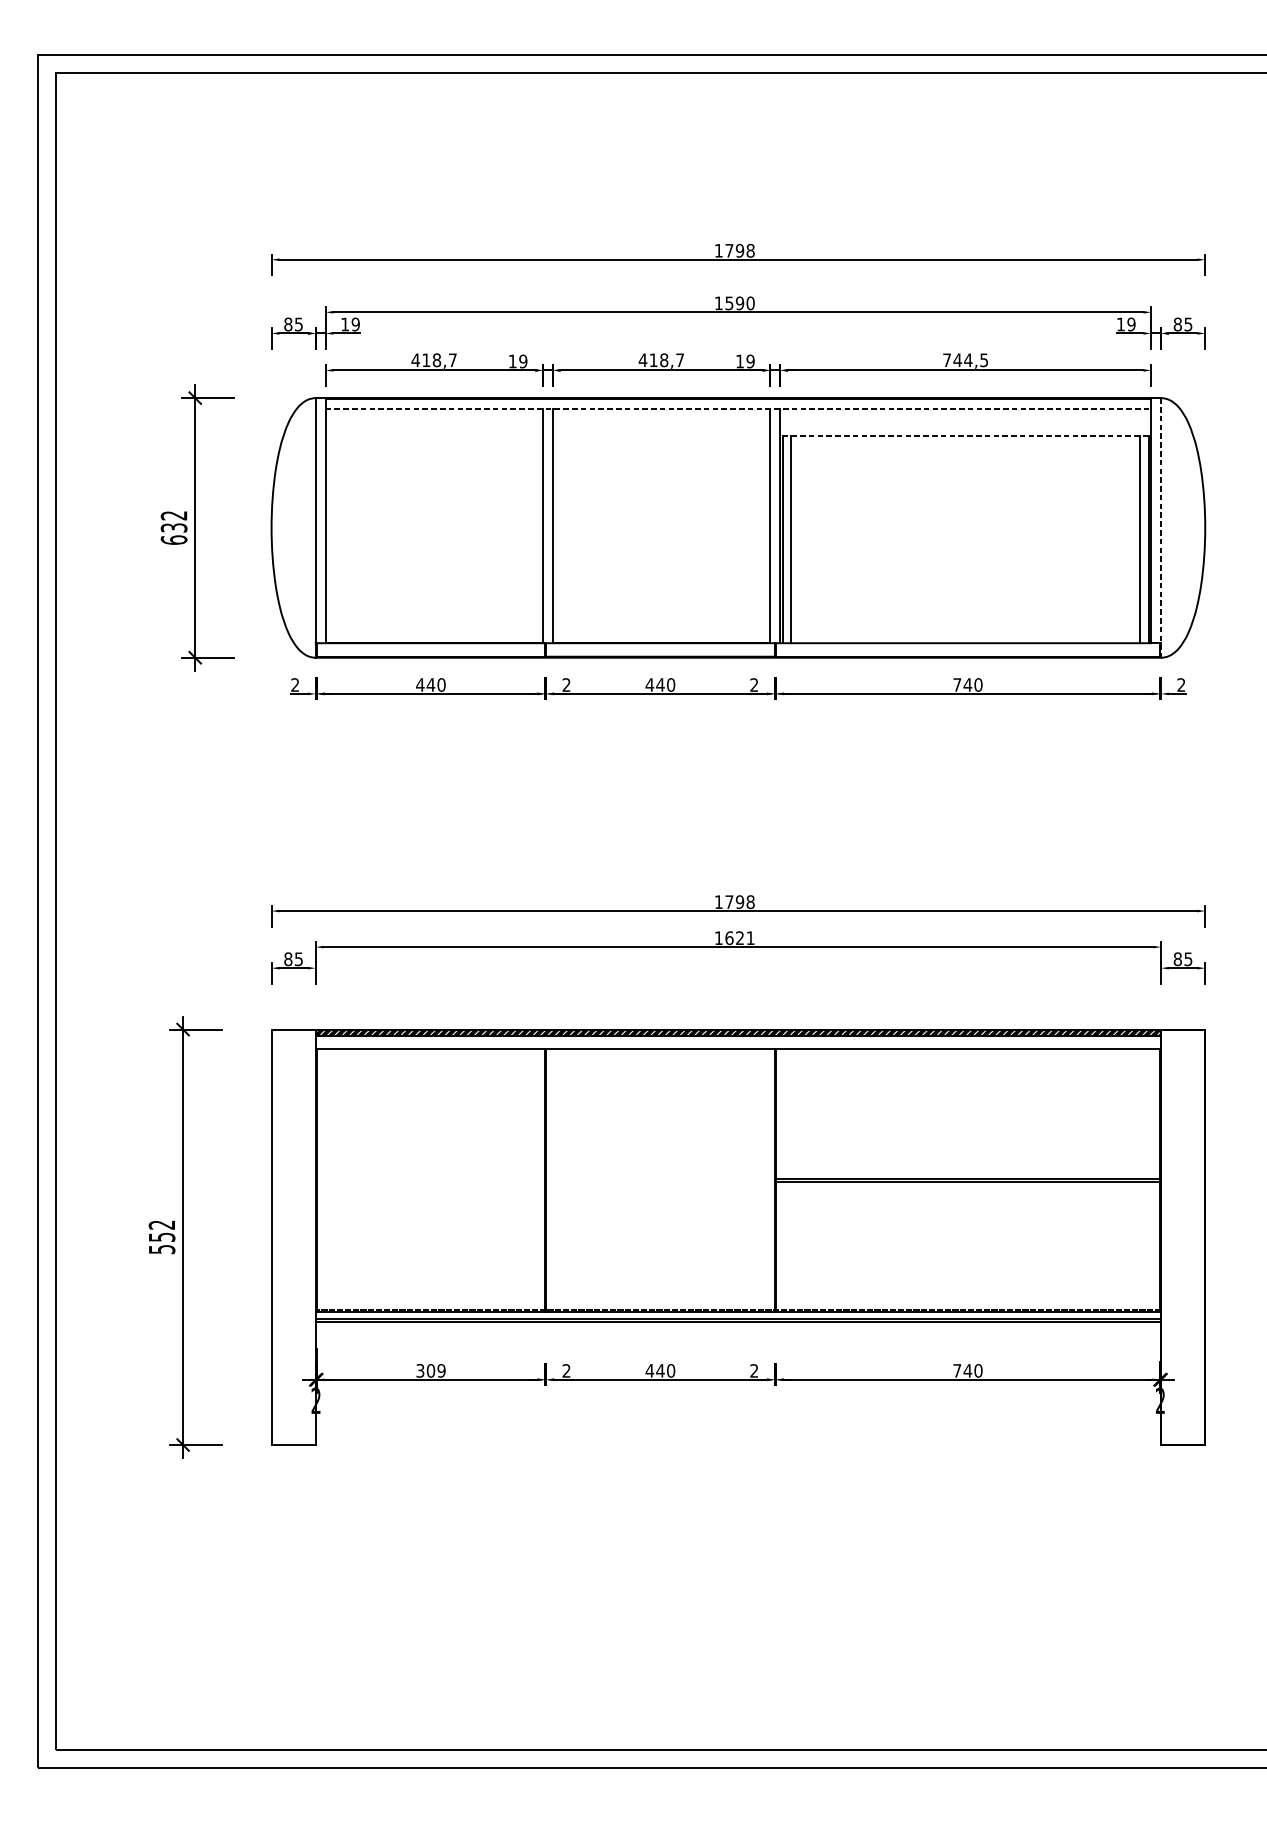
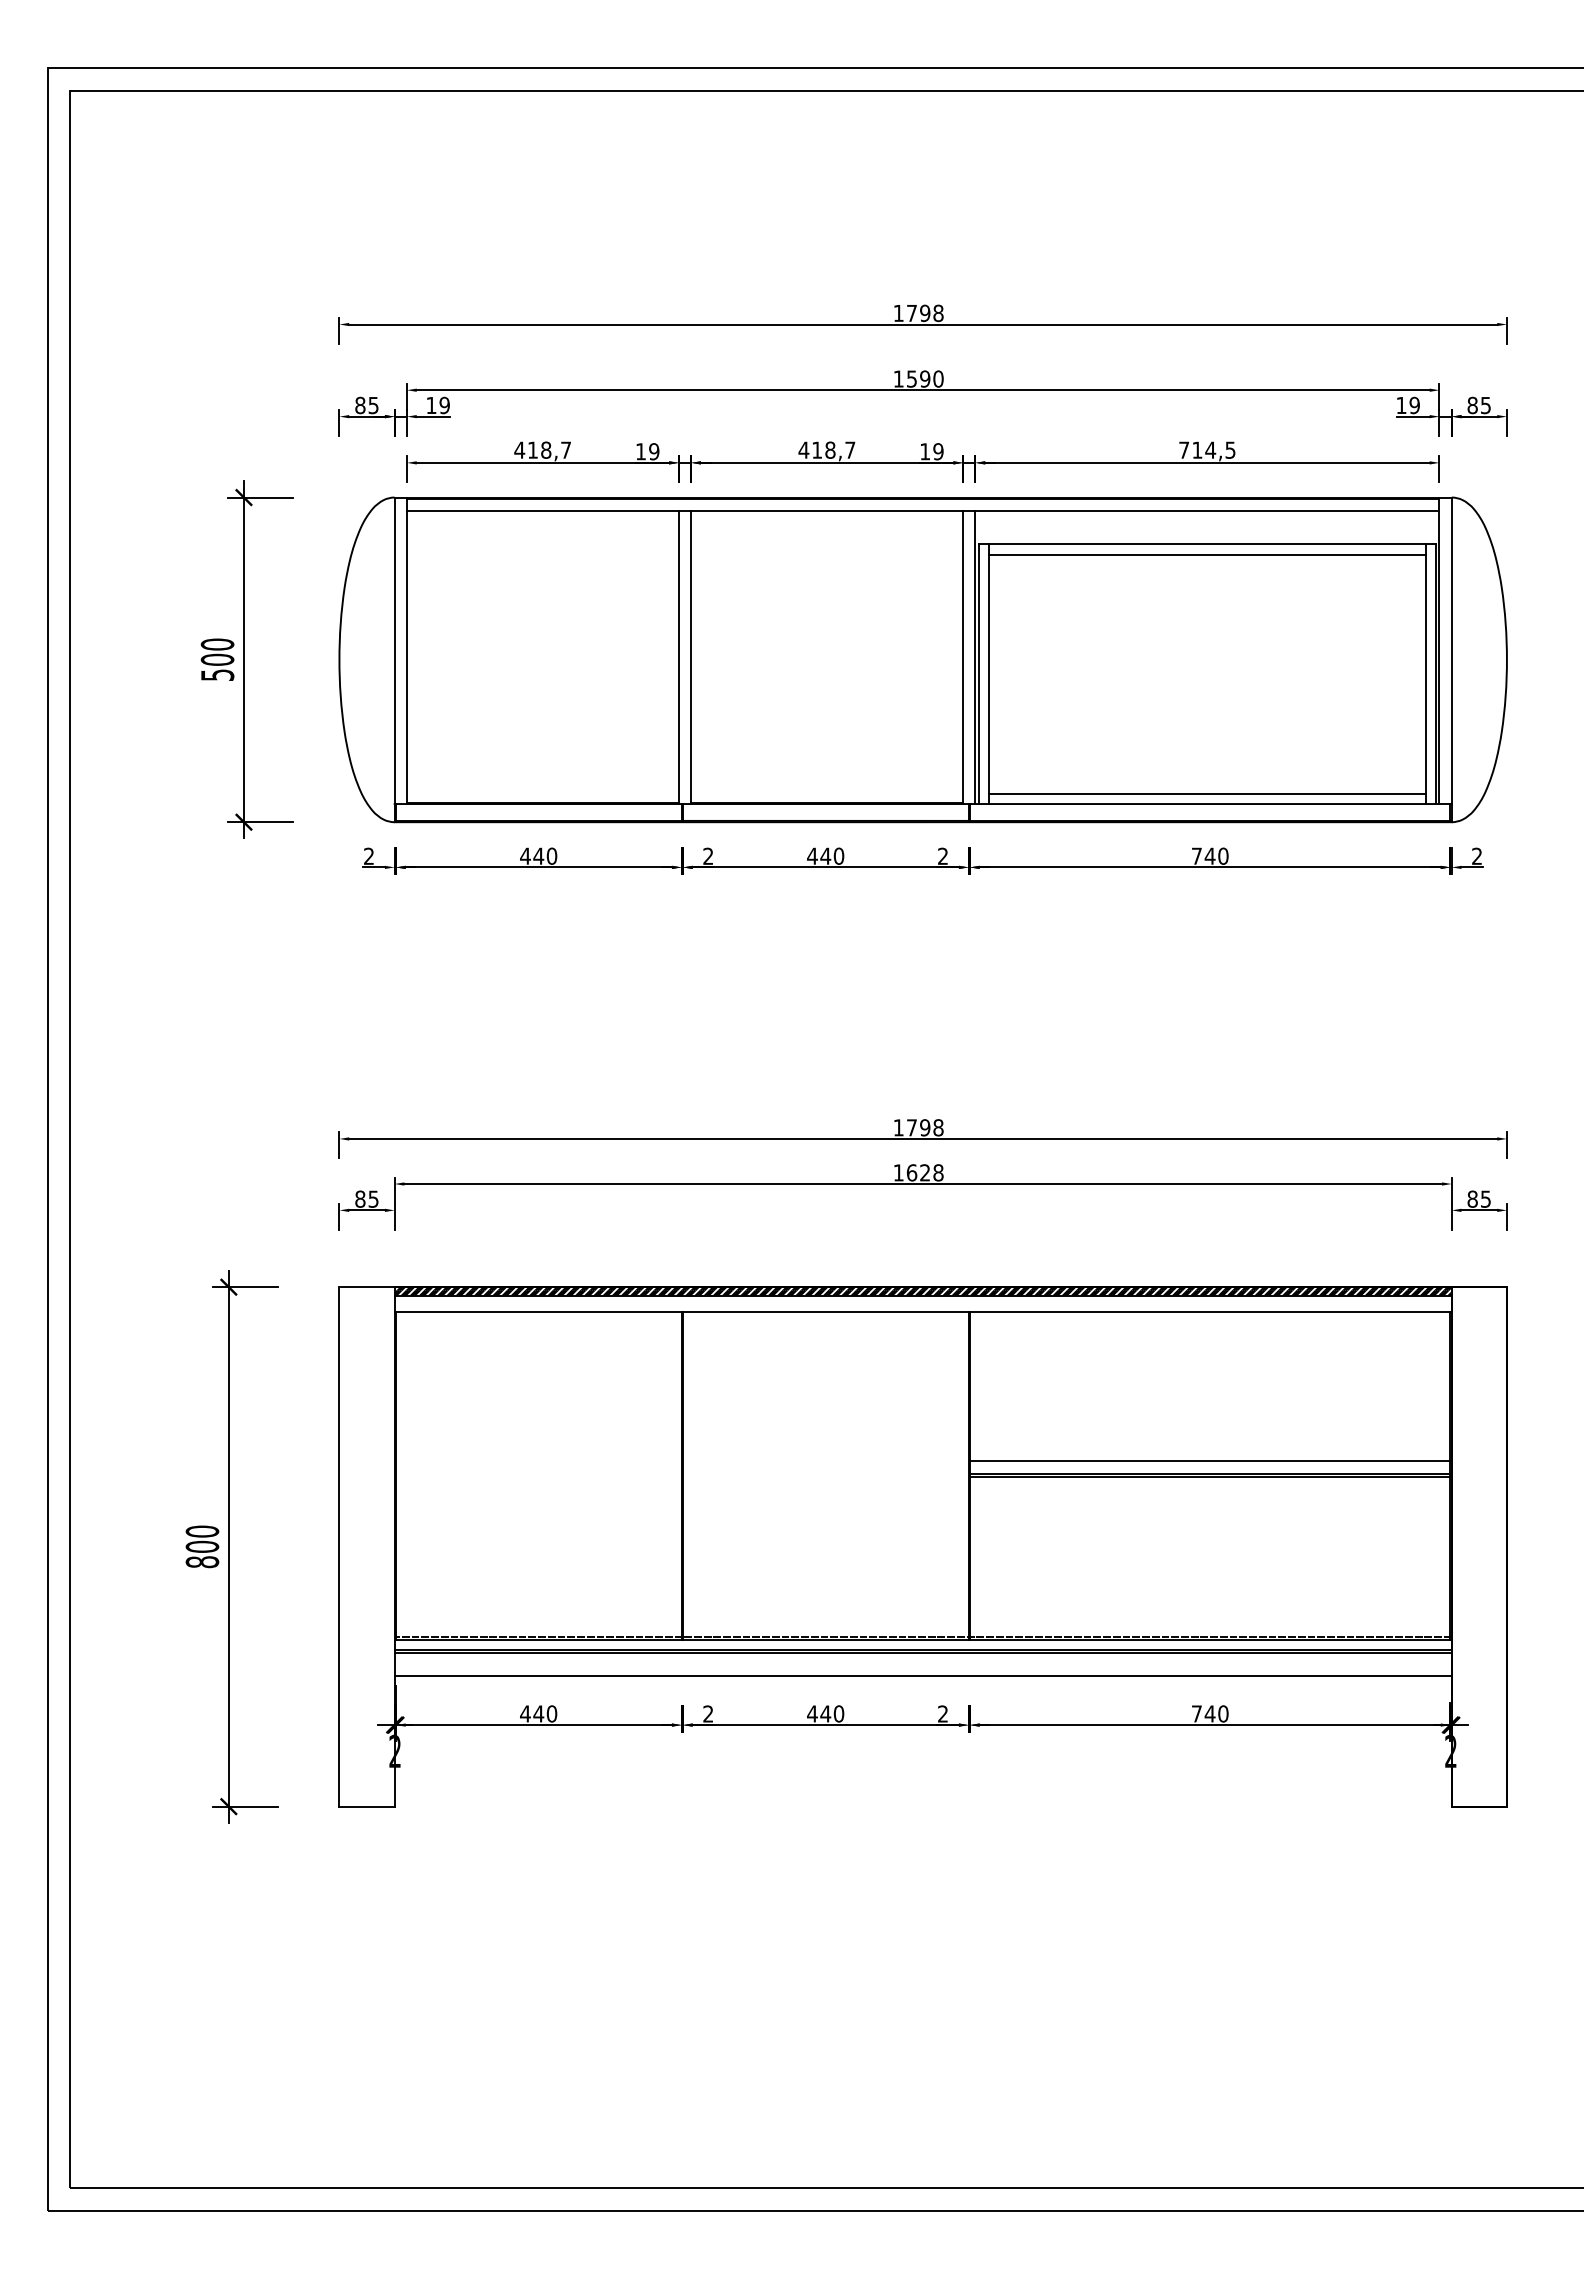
text: (956, 359) -> (1196, 449), 744,5 -> 714,5
line: (738, 409) -> (923, 511), dashed -> solid
line: (965, 435) -> (1207, 544), dashed -> solid
line: (965, 443) -> (1207, 554), added
text: (174, 527) -> (217, 659), 632 -> 500
line: (1160, 528) -> (1451, 660), dashed -> solid
line: (965, 634) -> (1207, 793), added
text: (750, 937) -> (938, 1172), 1621 -> 1628
line: (967, 1169) -> (1209, 1461), added
text: (162, 1236) -> (202, 1546), 552 -> 800
line: (737, 1340) -> (922, 1675), added
text: (430, 1370) -> (538, 1713), 309 -> 440

